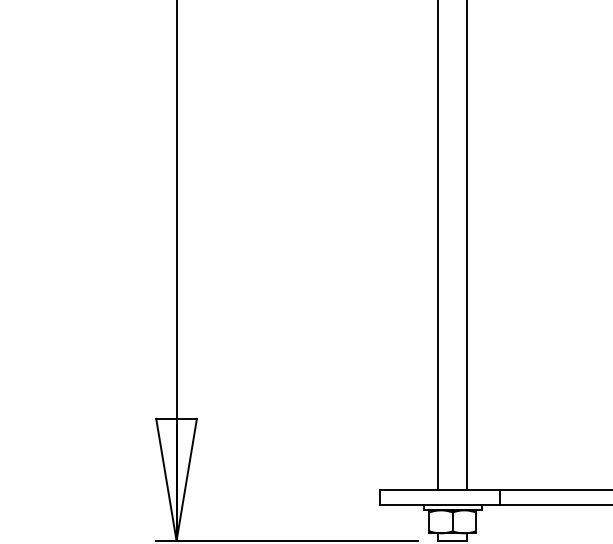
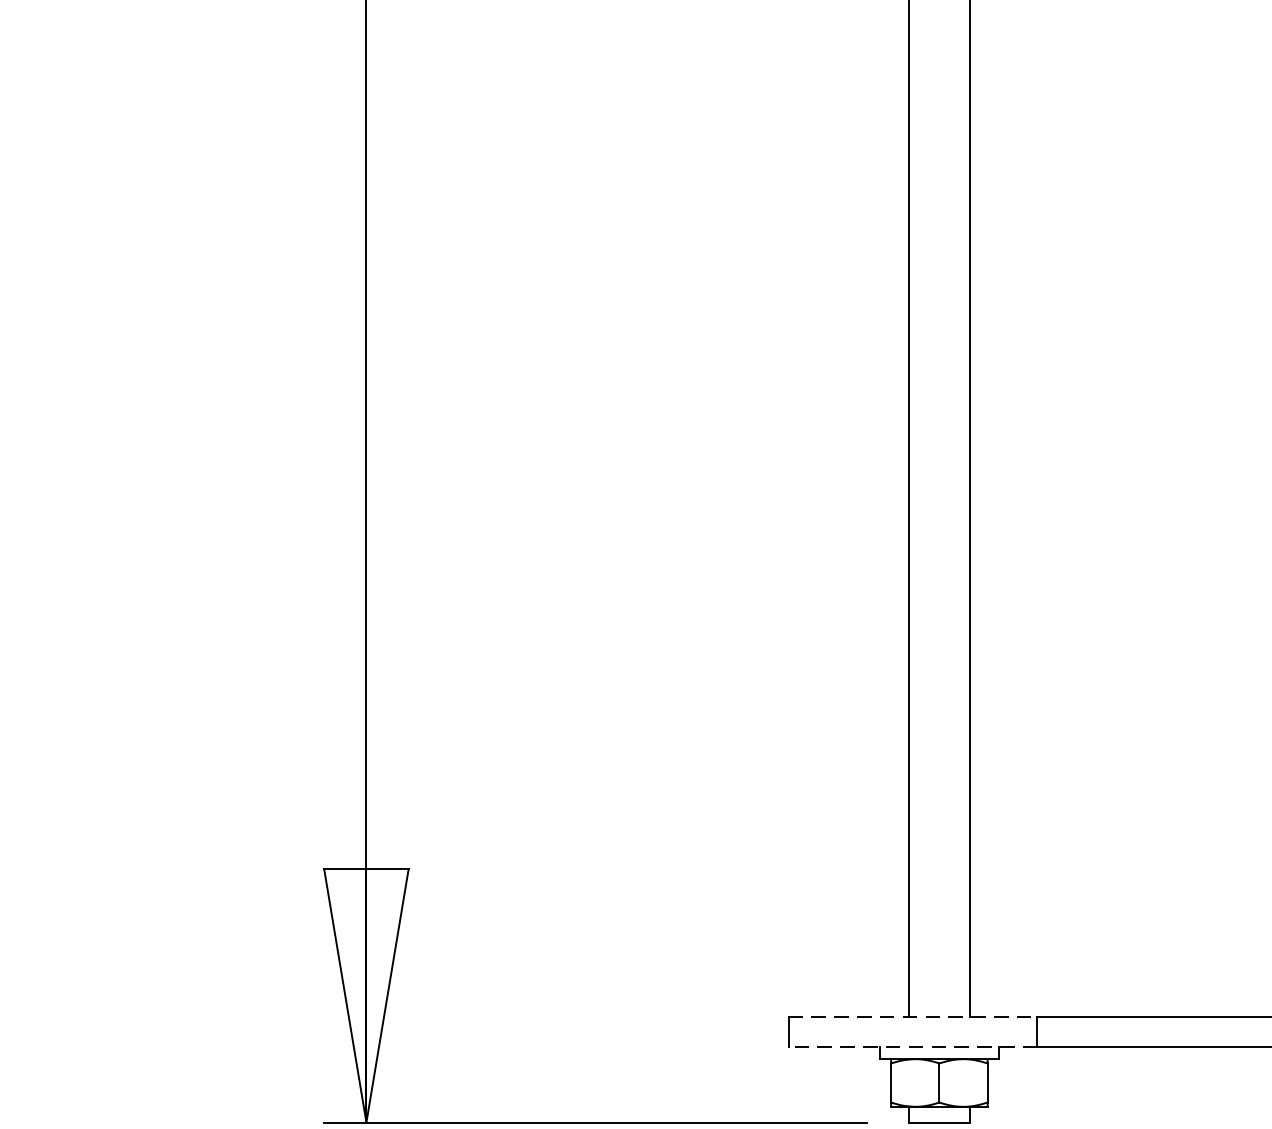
line: (440, 490) -> (914, 1017), solid -> dashed
line: (440, 504) -> (914, 1046), solid -> dashed

